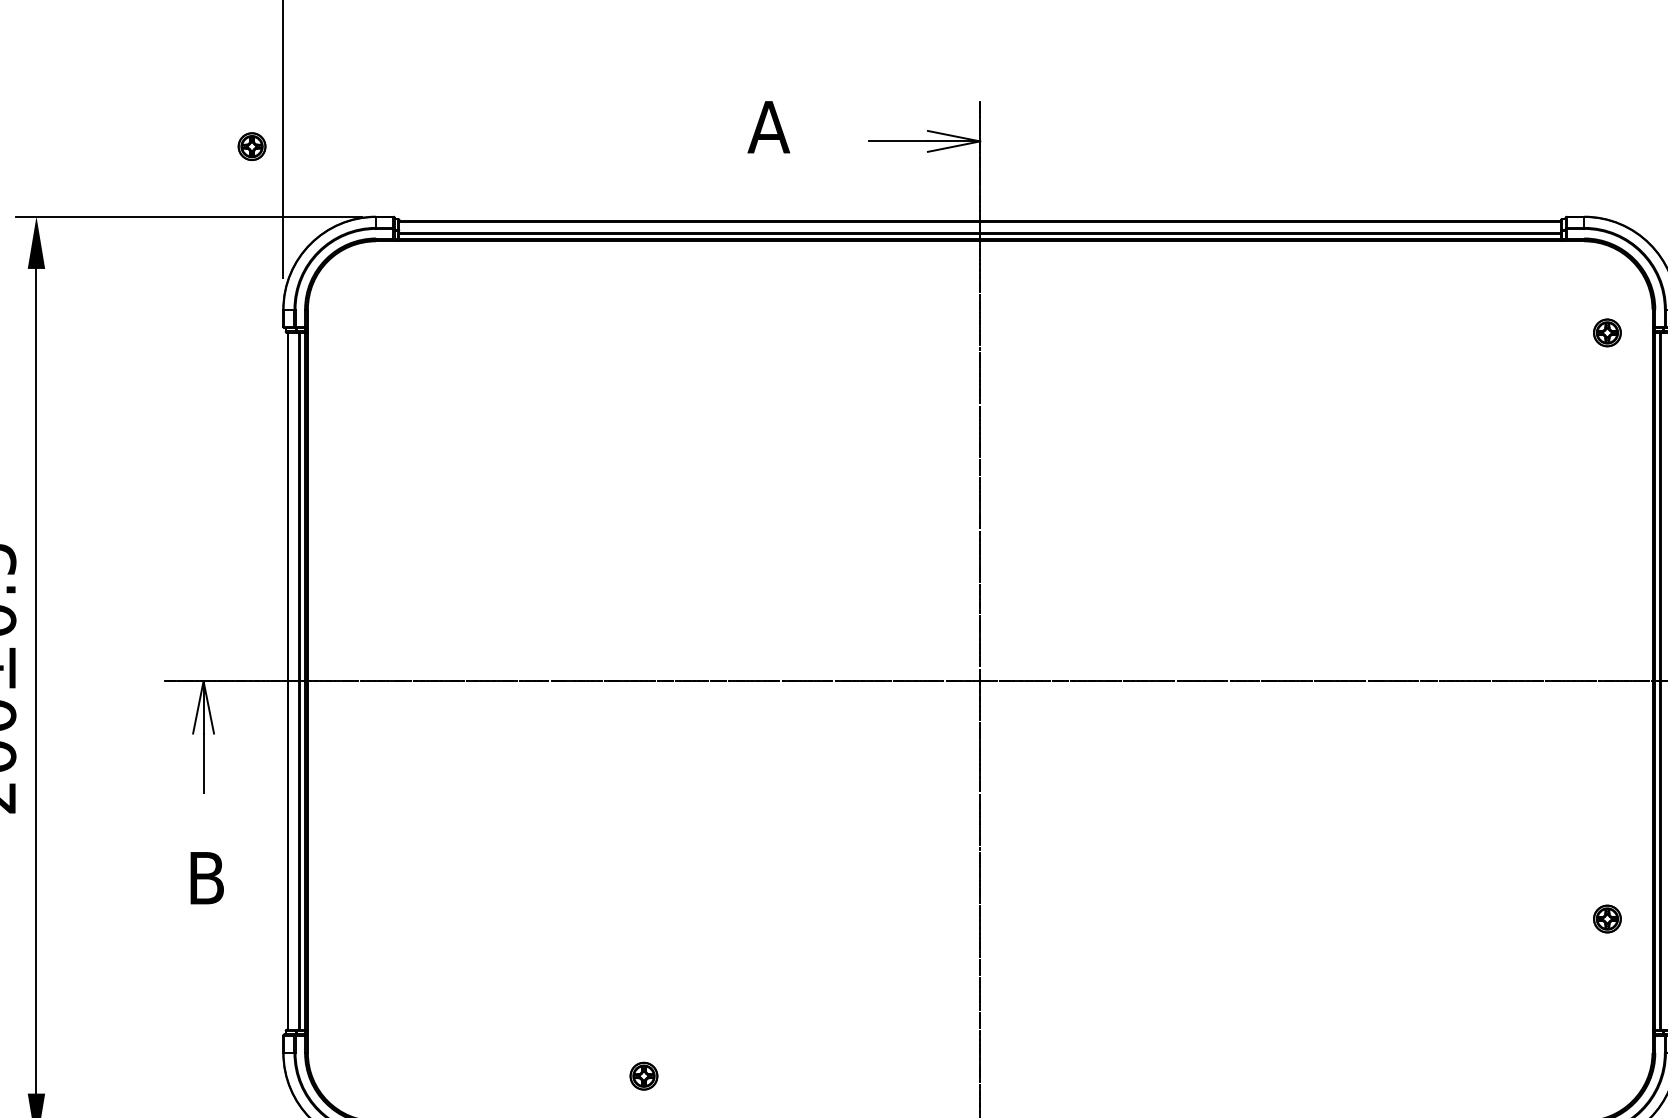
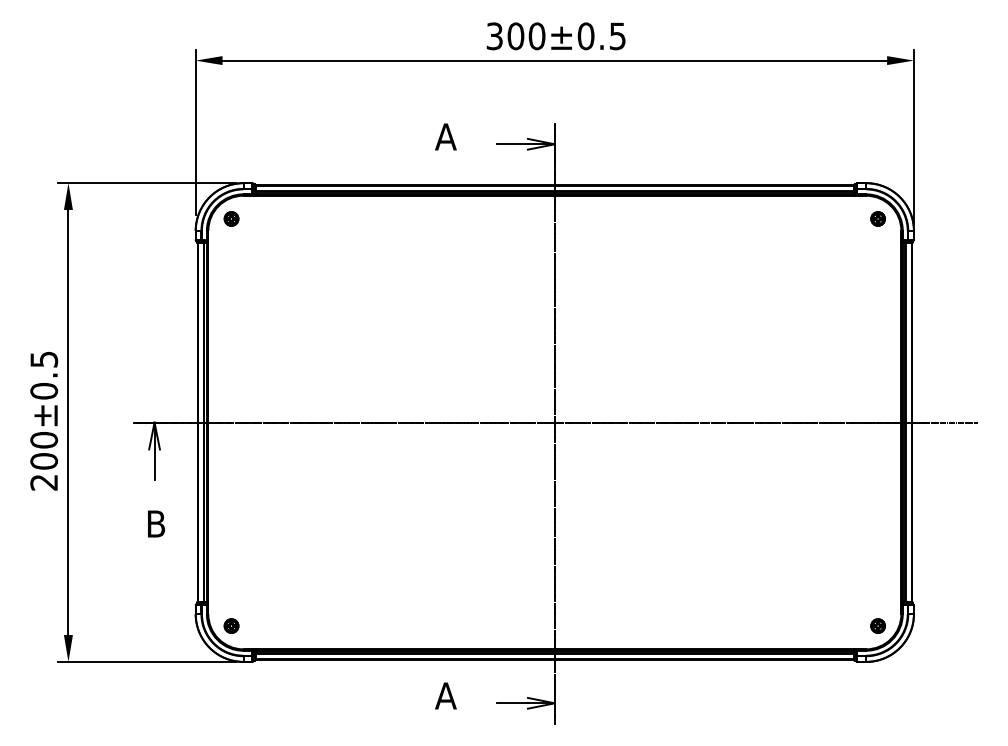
part: (251, 145) -> (231, 218), moved
part: (1606, 331) -> (877, 218), moved
part: (1606, 917) -> (877, 625), moved
part: (643, 1075) -> (231, 625), moved

